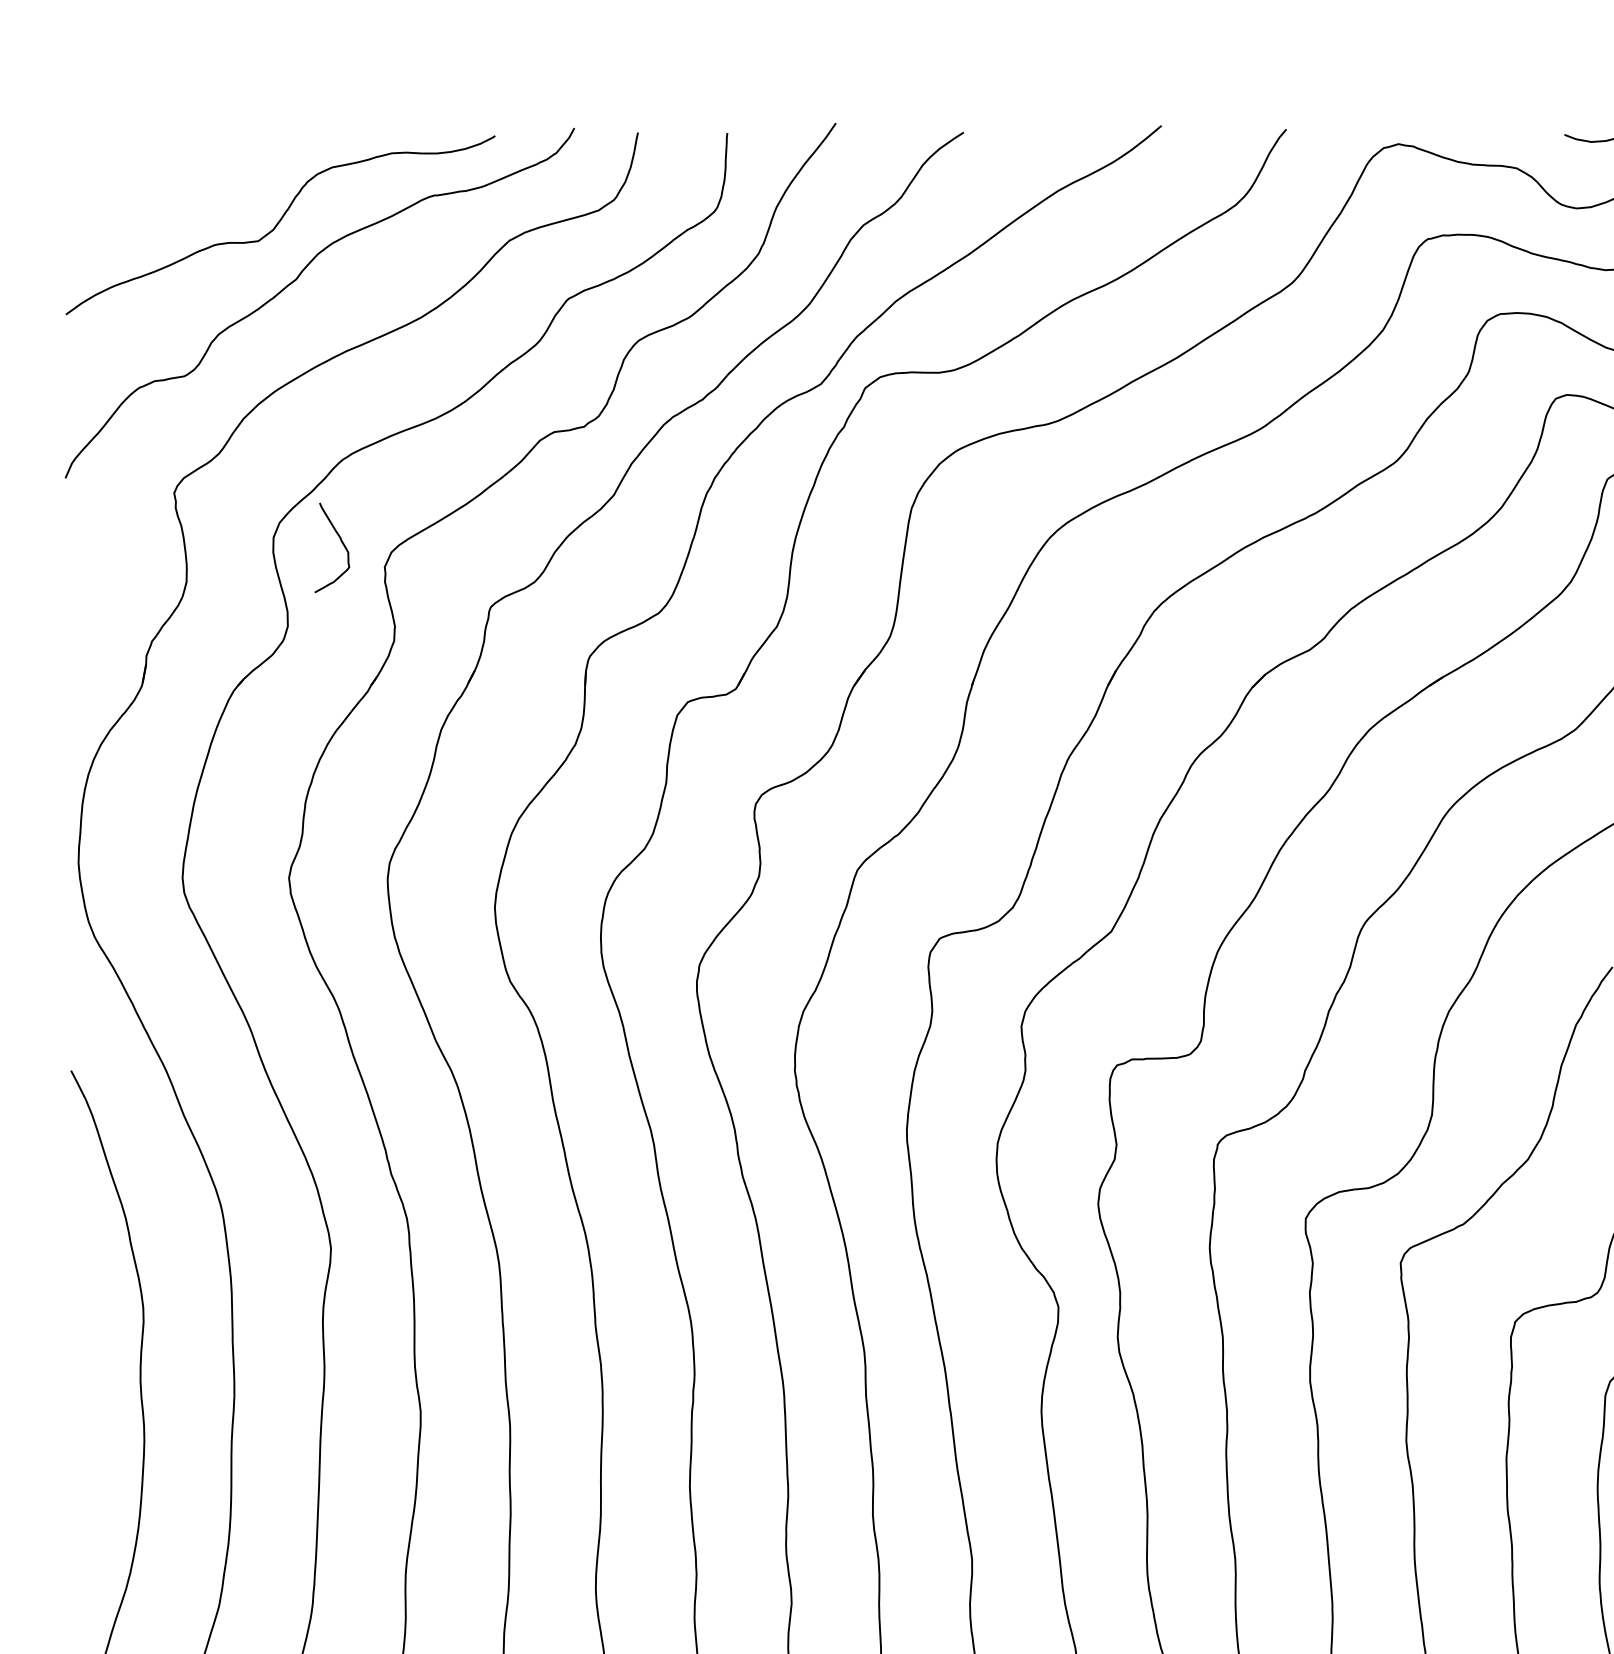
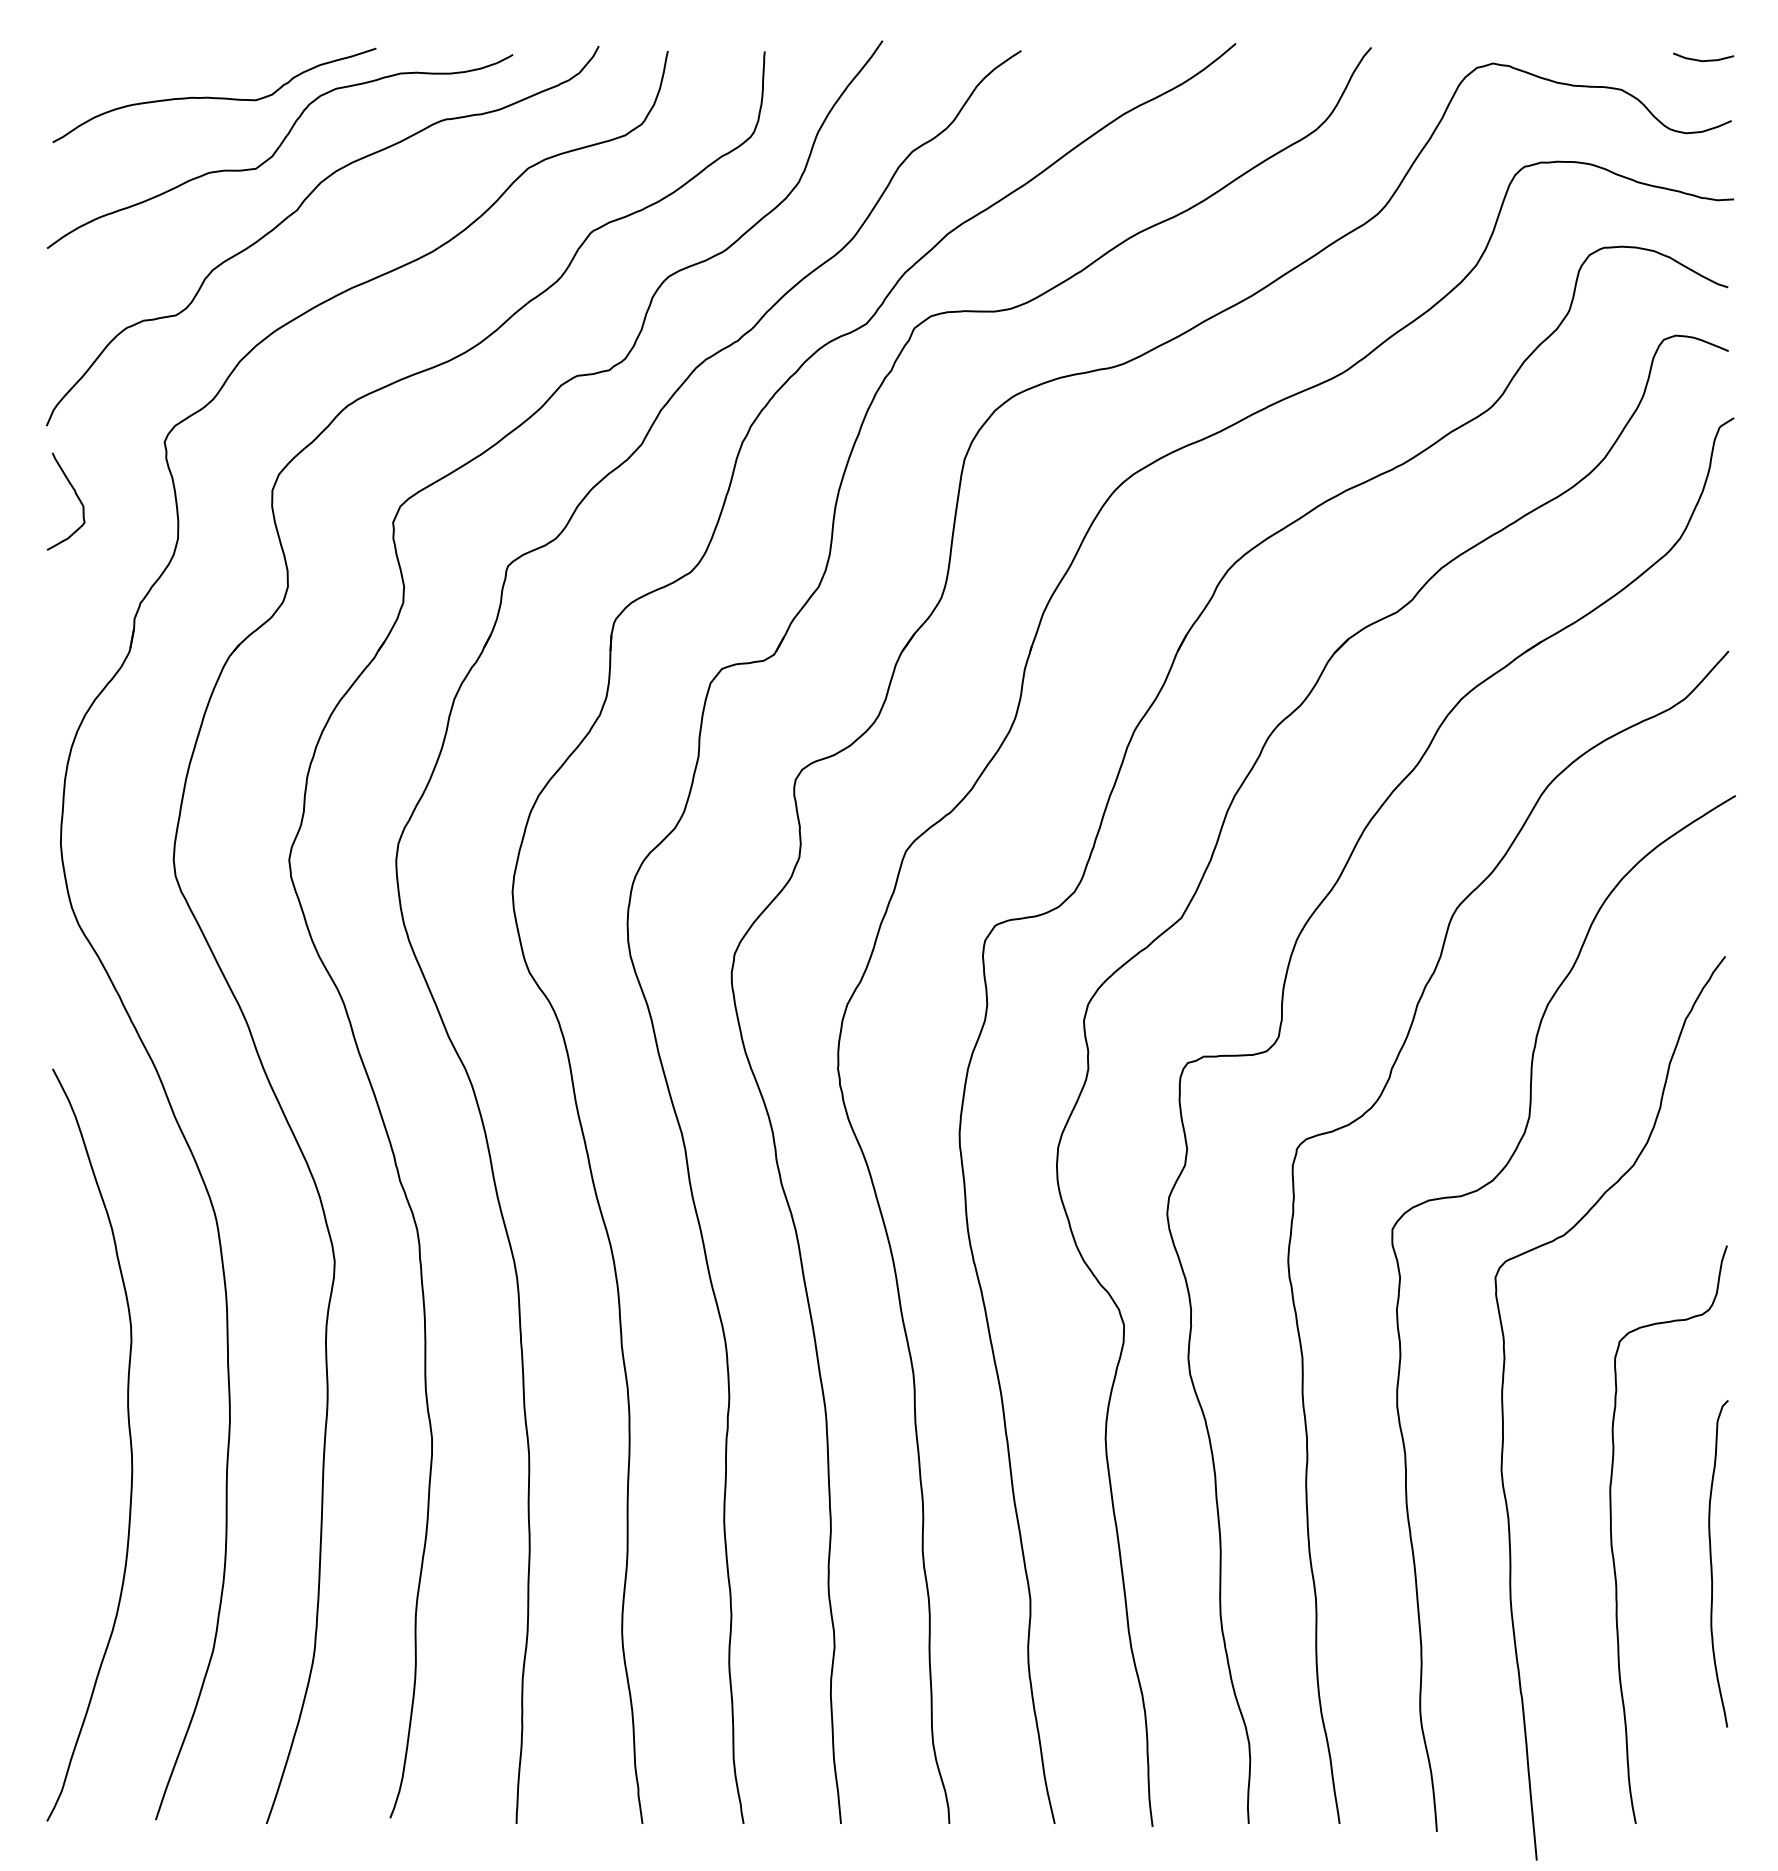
curve: (220, 175) -> (214, 97), added
curve: (341, 543) -> (76, 496), moved

